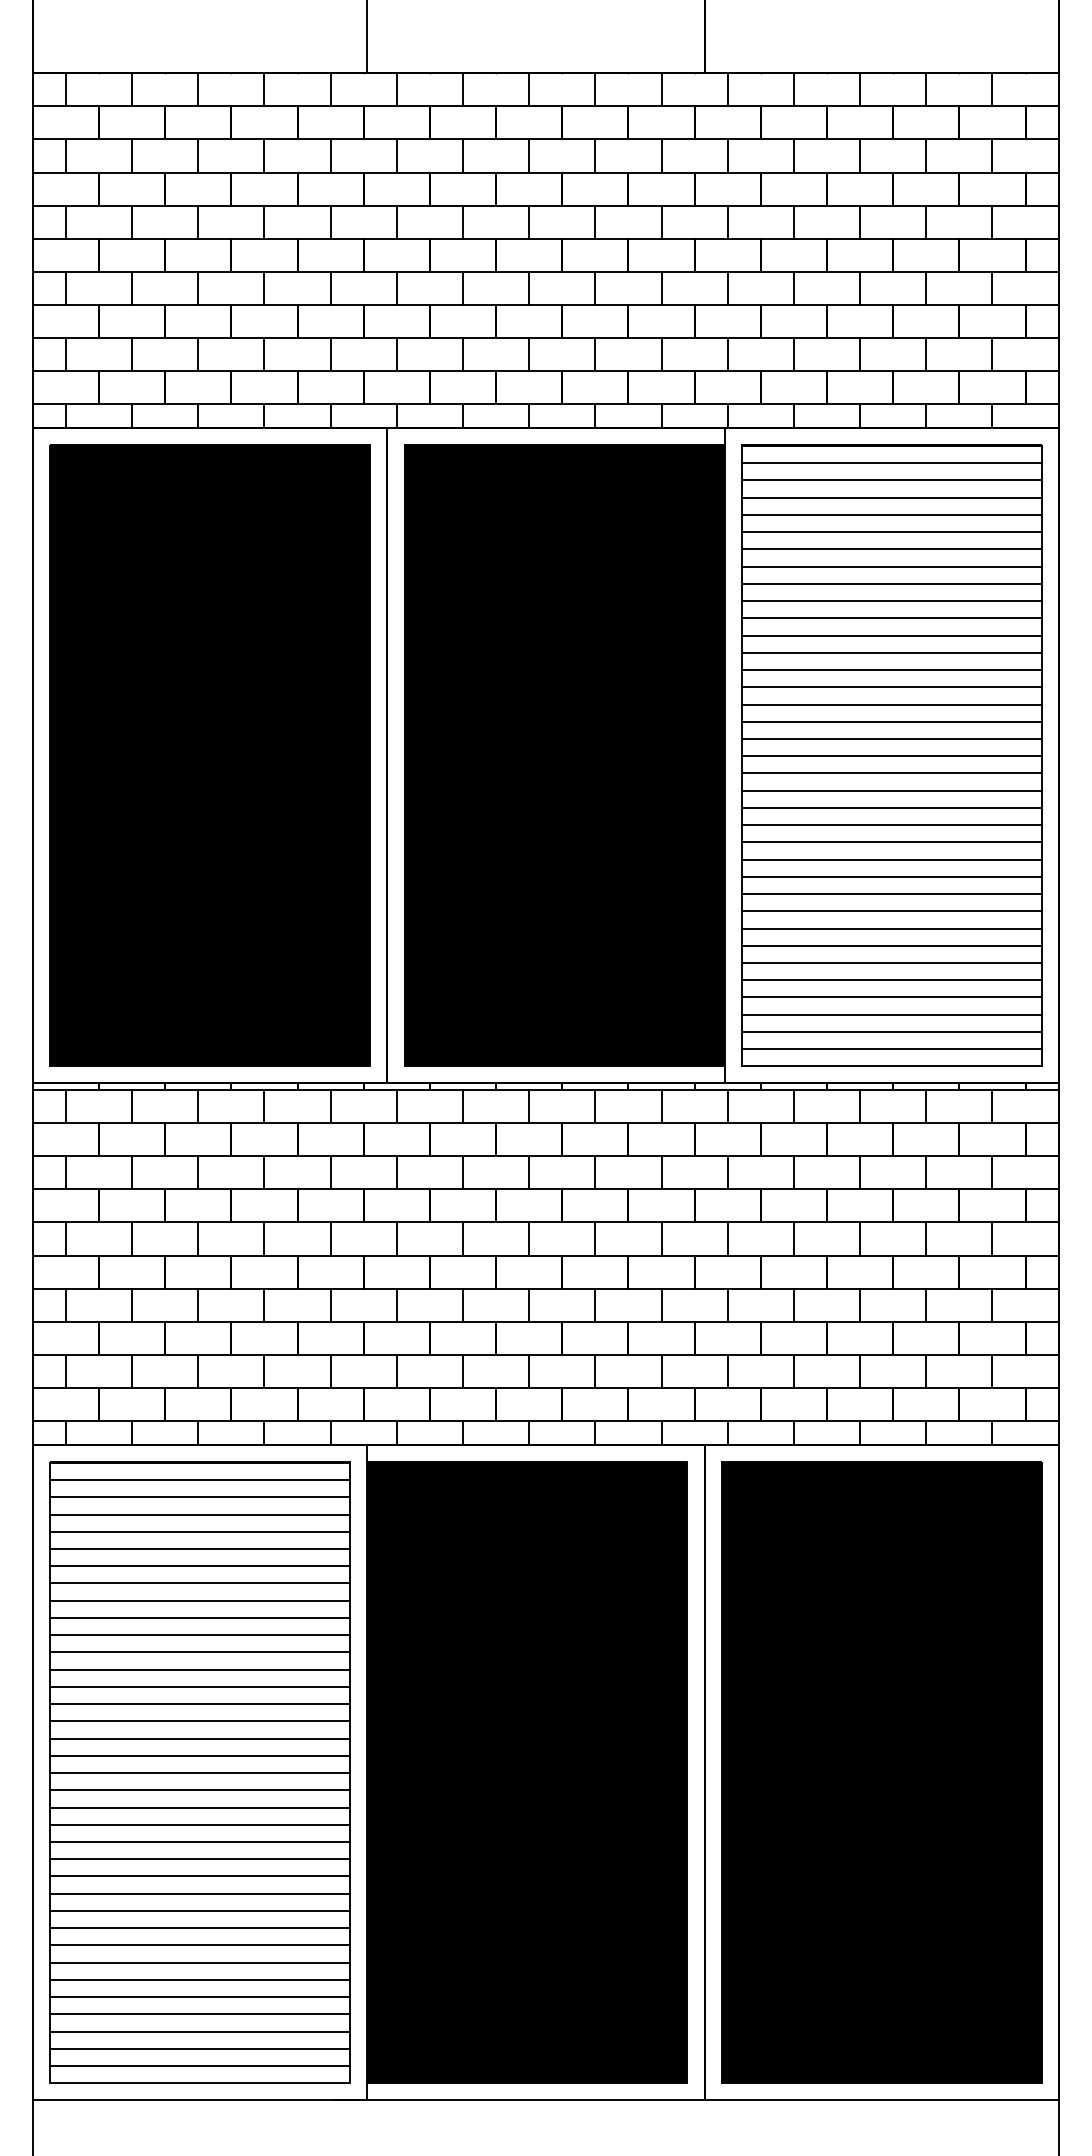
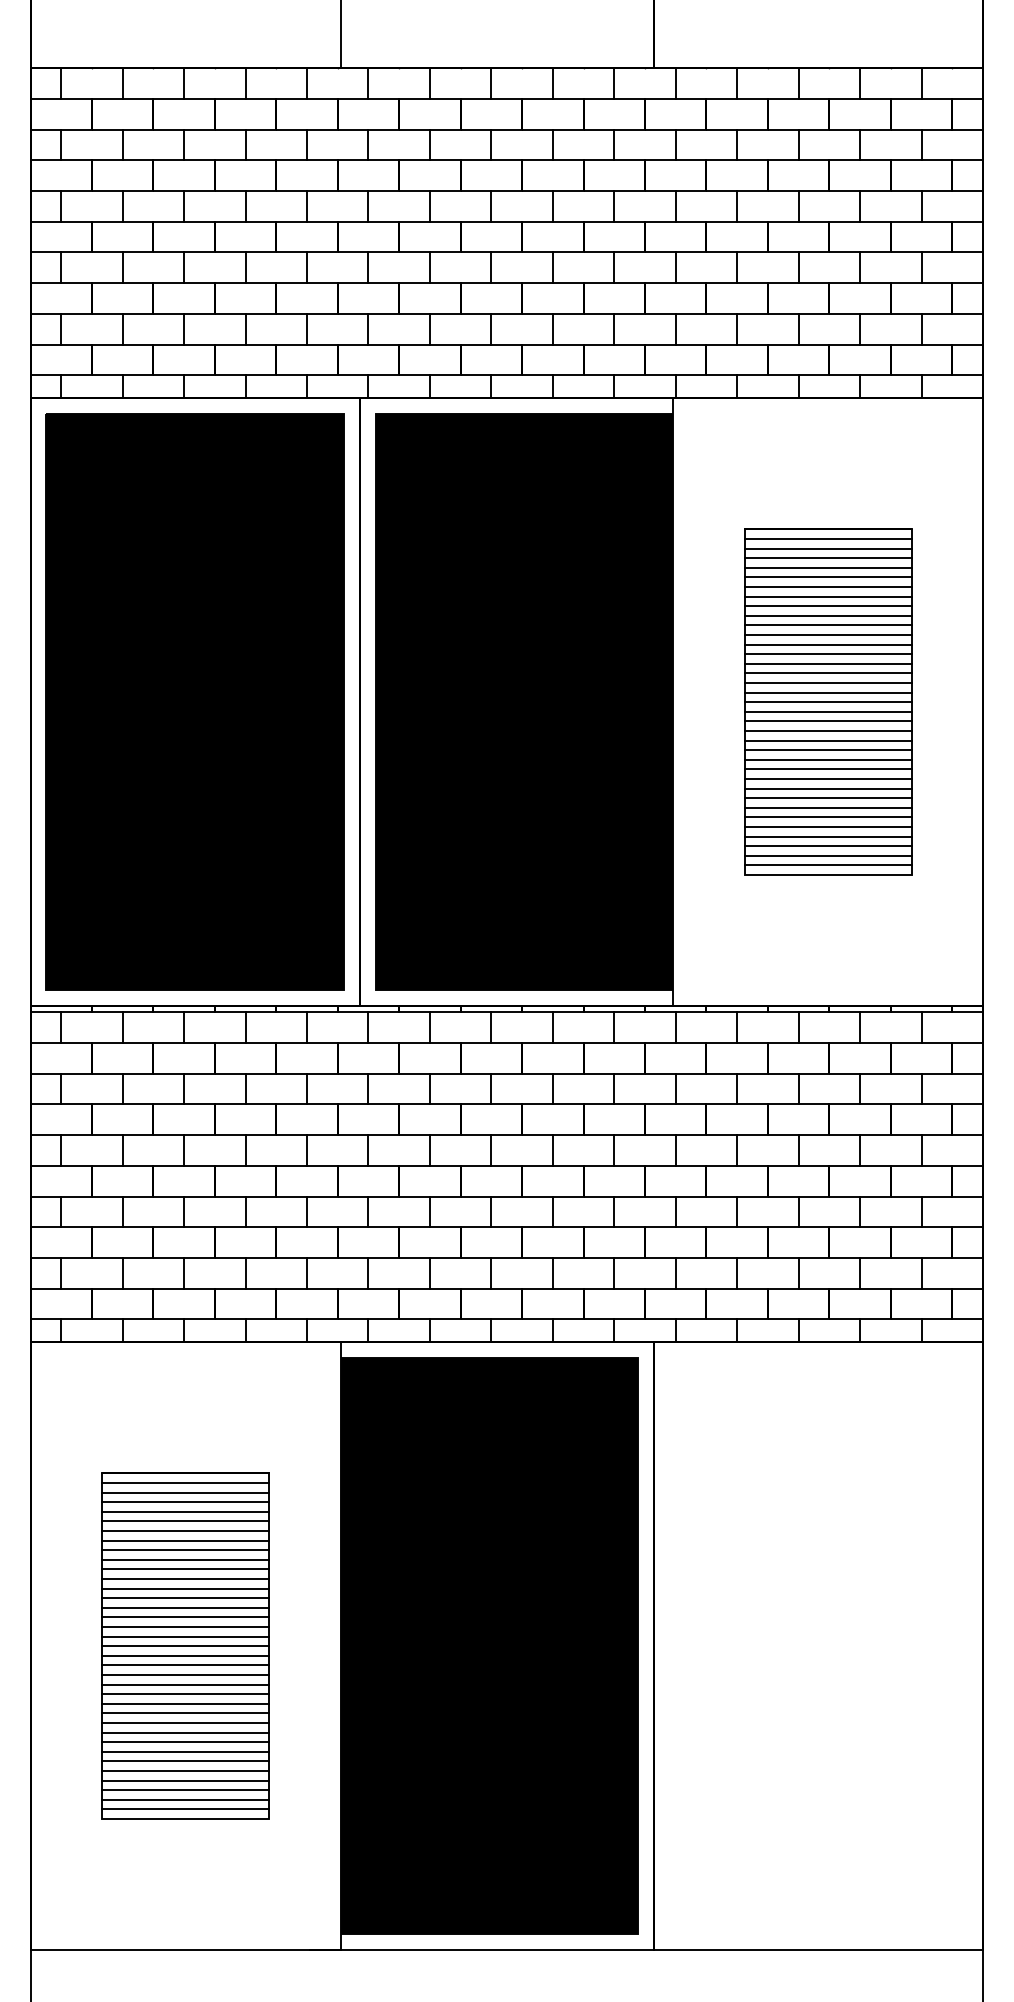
part: (891, 755) -> (827, 701), size x0.6
part: (199, 1772) -> (185, 1645), size x0.6
part: (881, 1772) -> (818, 1645), removed

